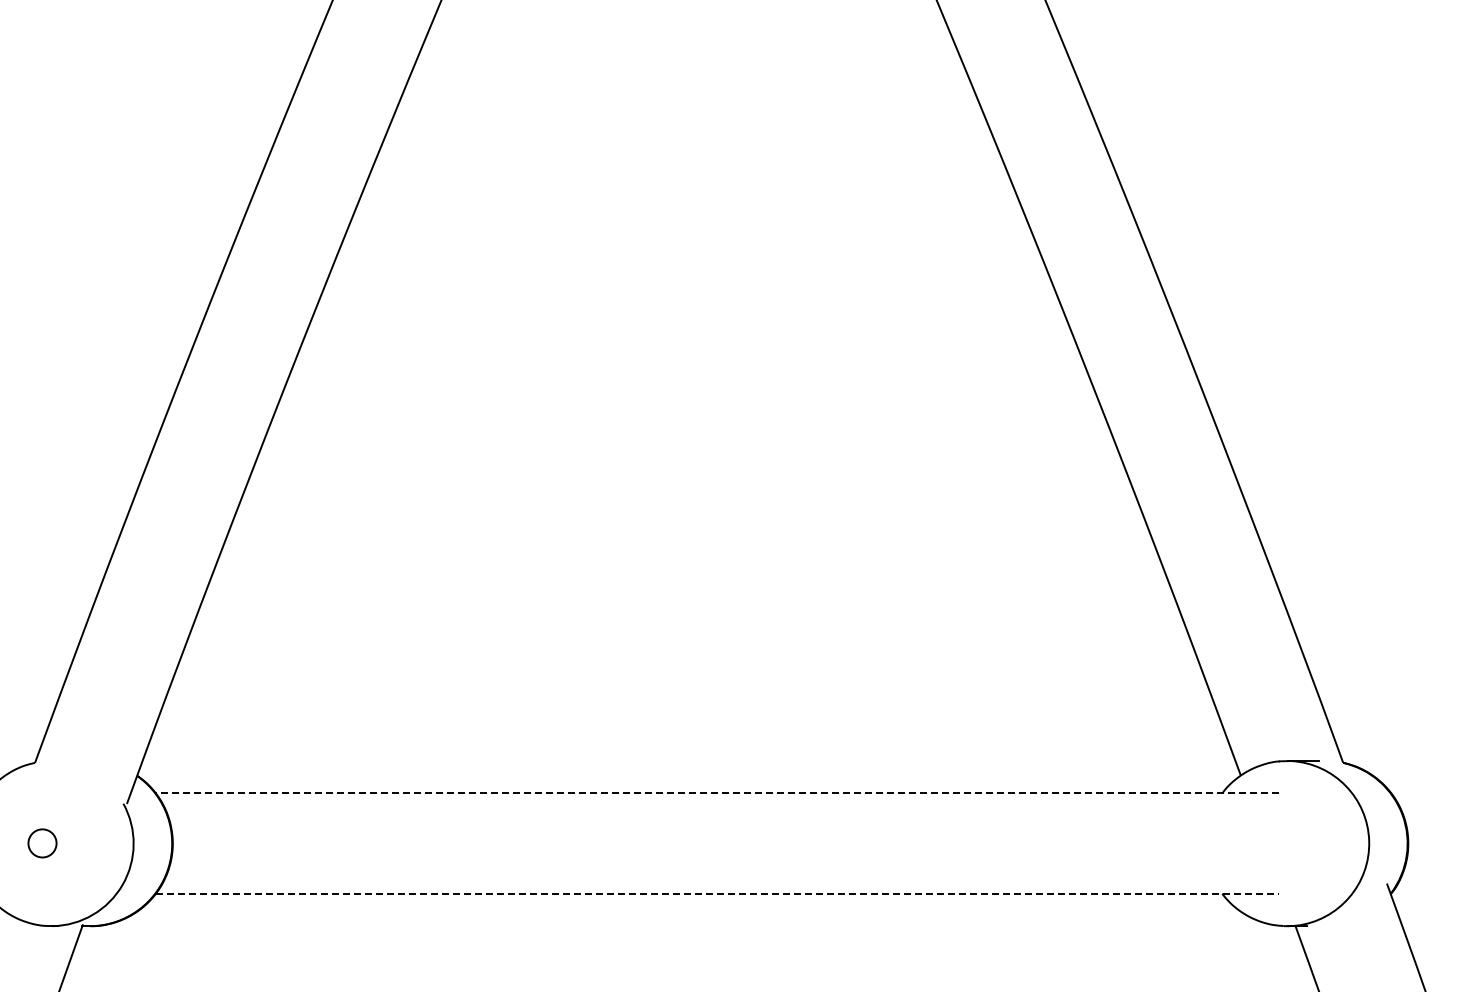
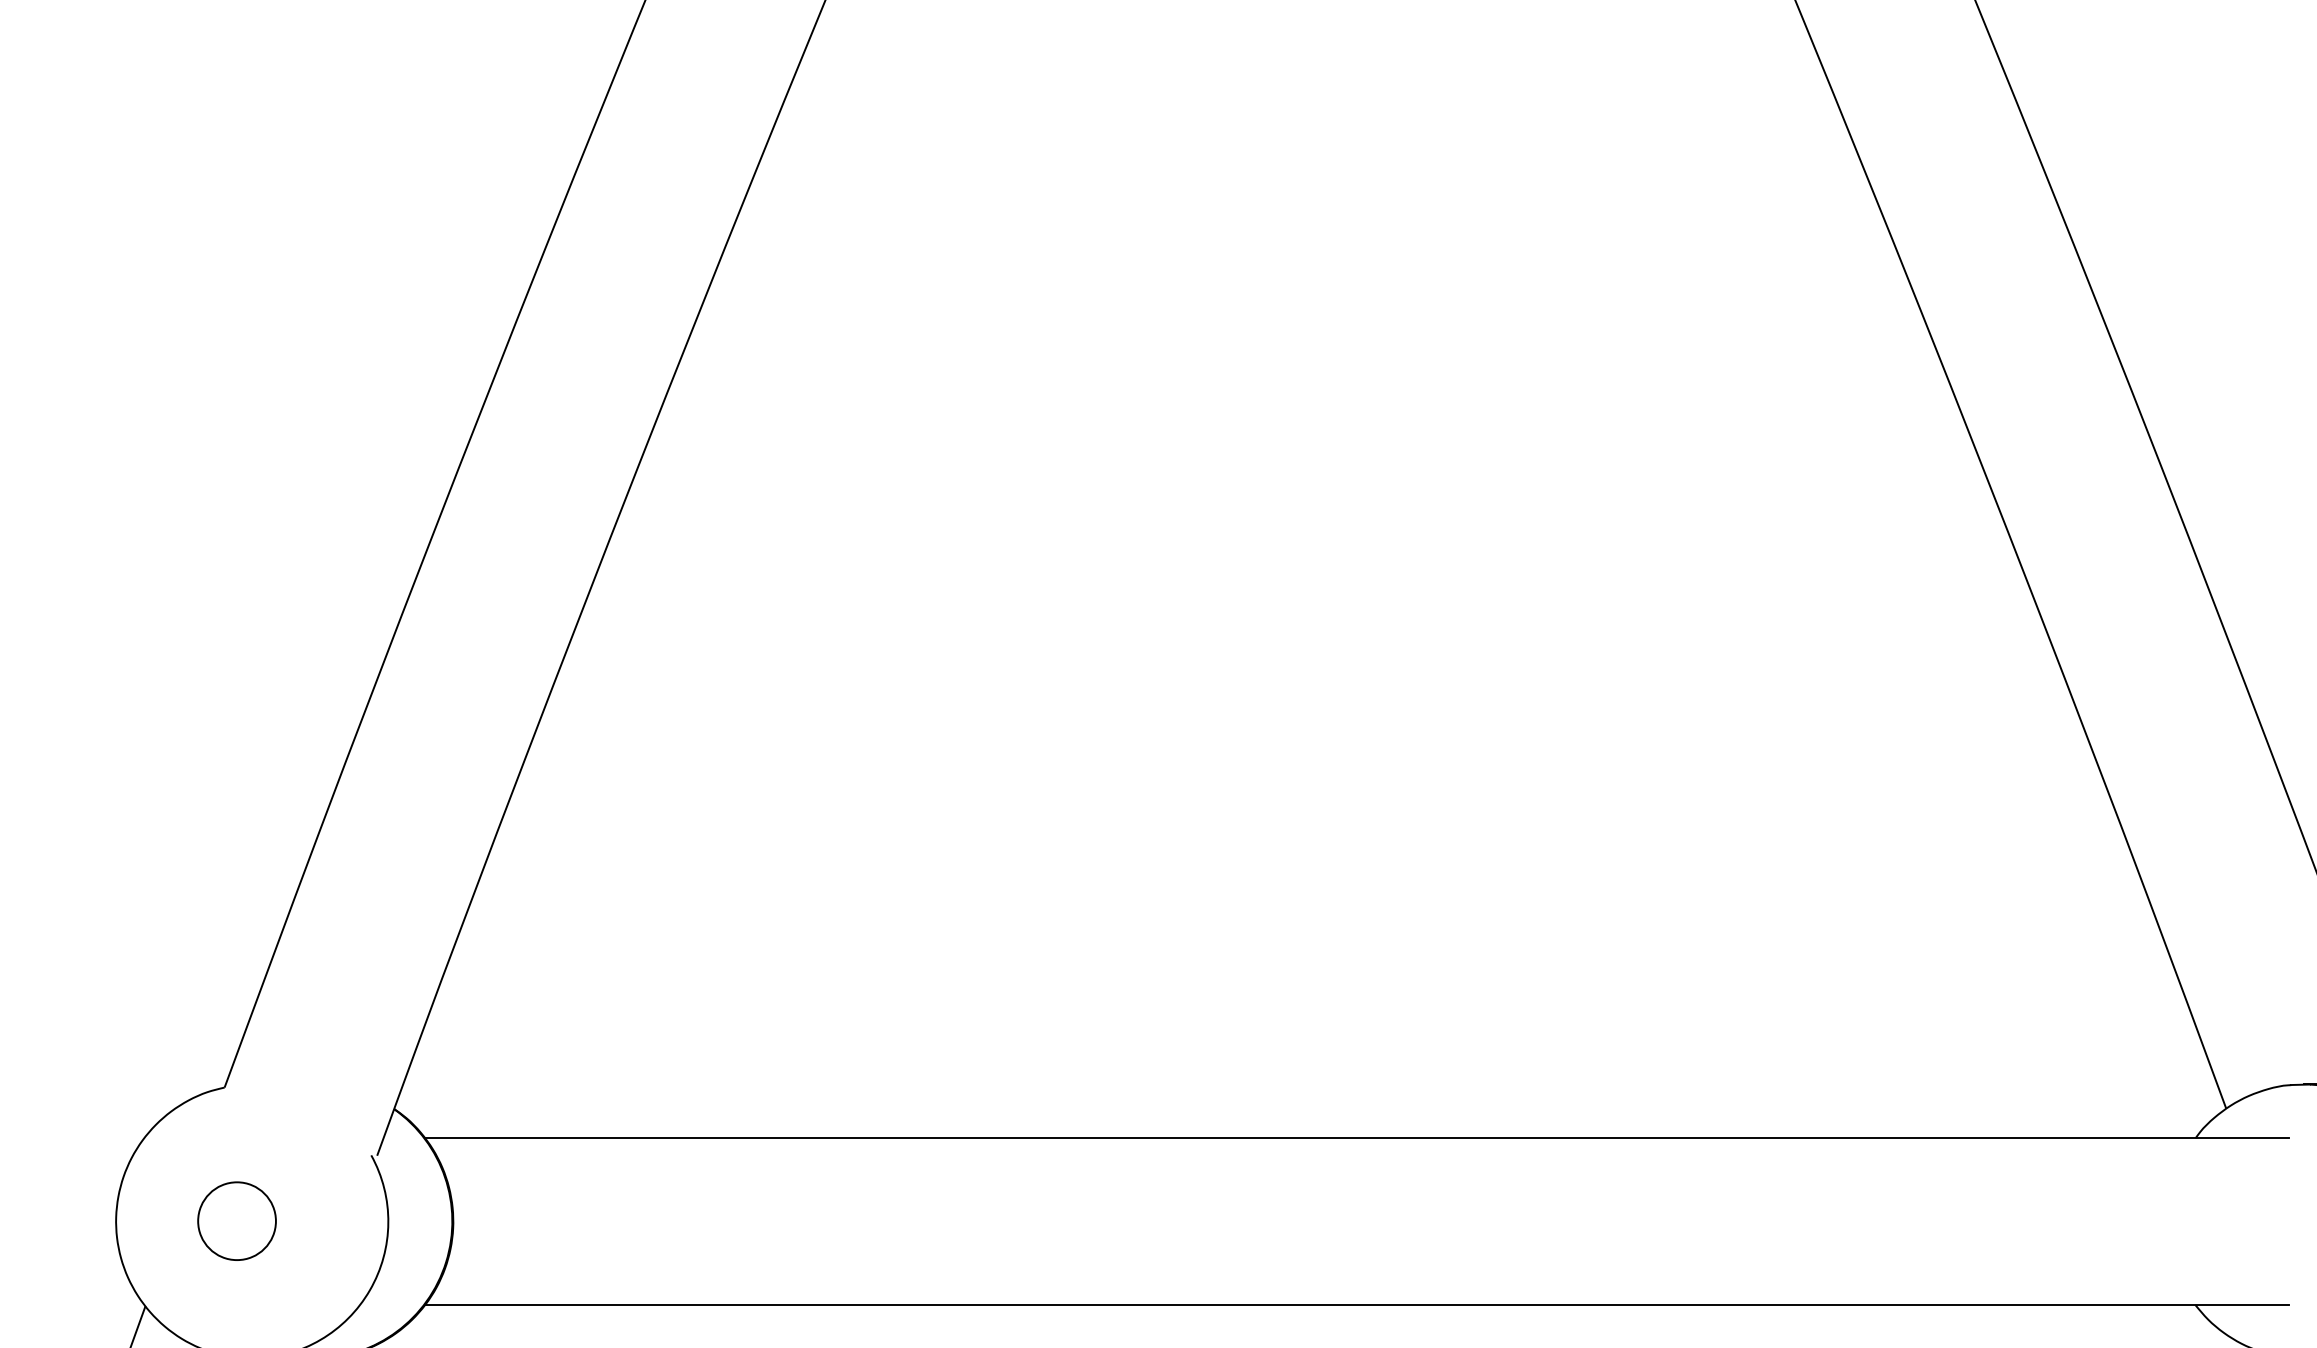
line: (717, 793) -> (1357, 1138), dashed -> solid
circle: (42, 843) -> (237, 1221), size x1.67
line: (717, 893) -> (1357, 1304), dashed -> solid

